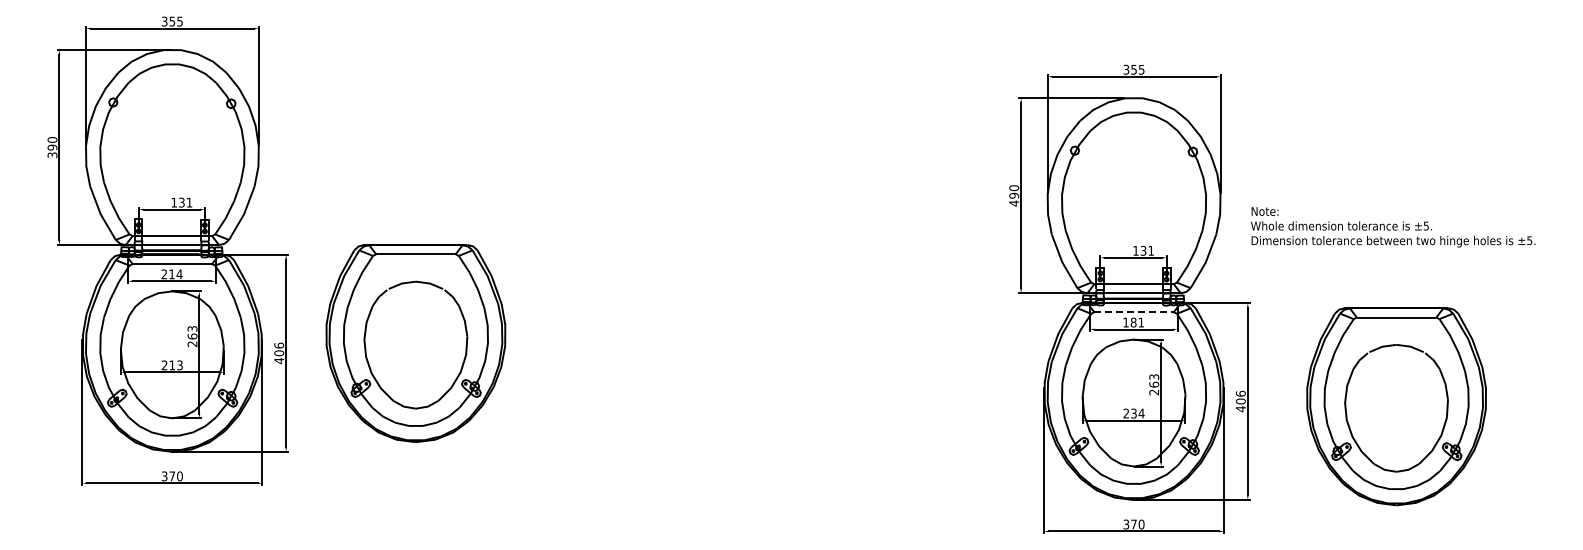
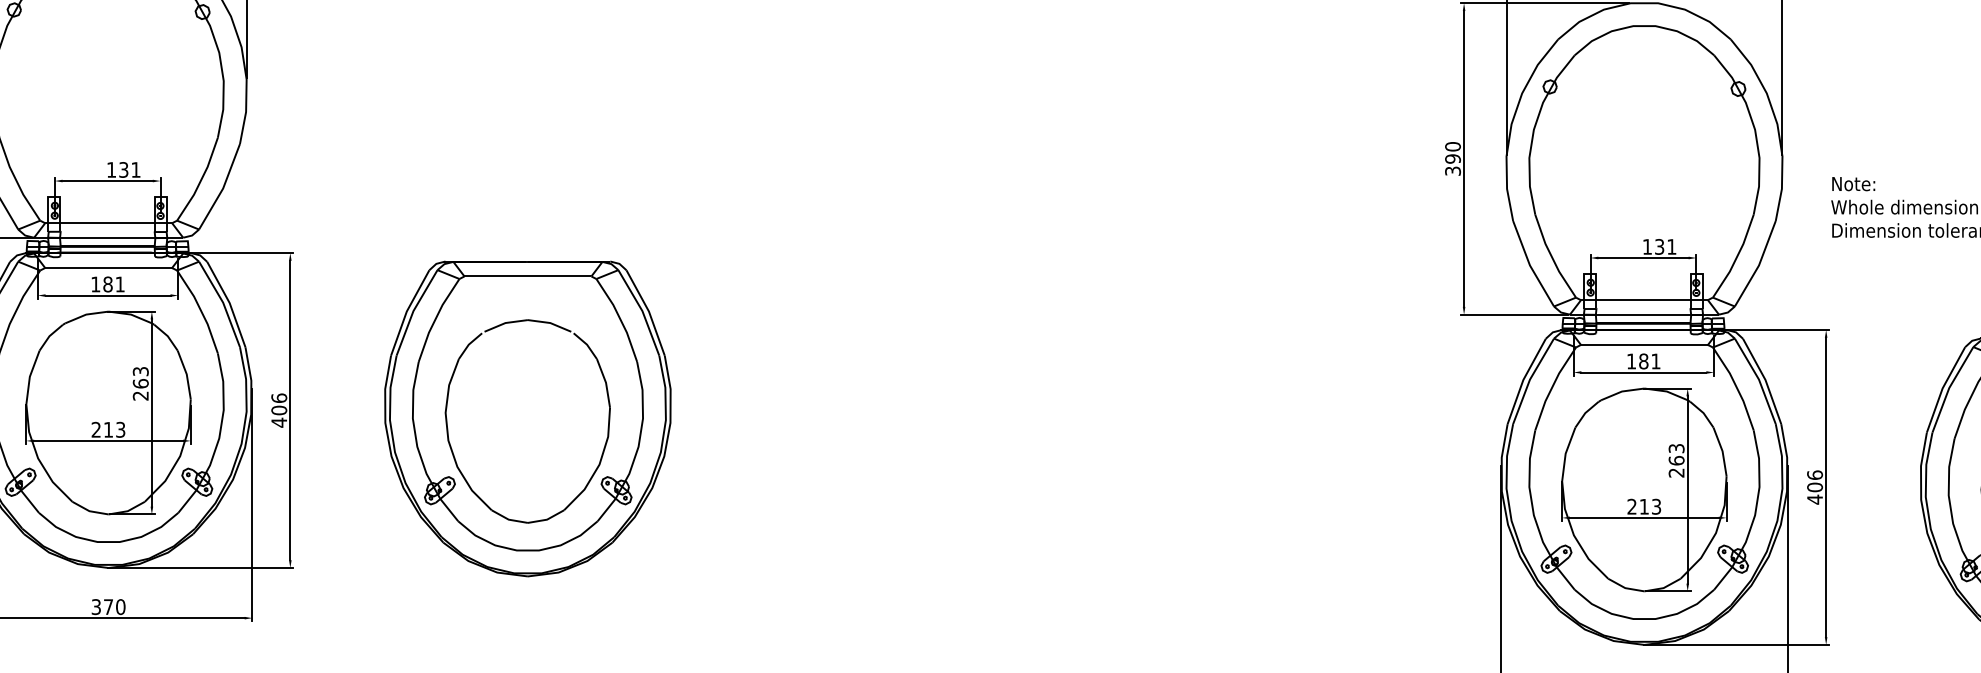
text: (1014, 203) -> (1453, 171), 490 -> 390
text: (171, 274) -> (107, 284), 214 -> 181
line: (1134, 312) -> (1645, 345), dashed -> solid
part: (415, 343) -> (527, 418), moved
text: (1137, 413) -> (1649, 506), 234 -> 213

